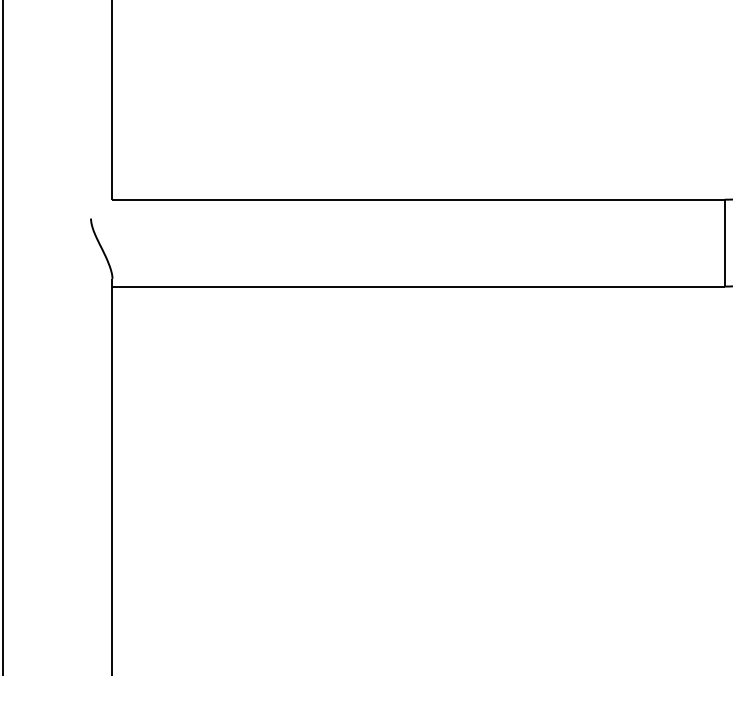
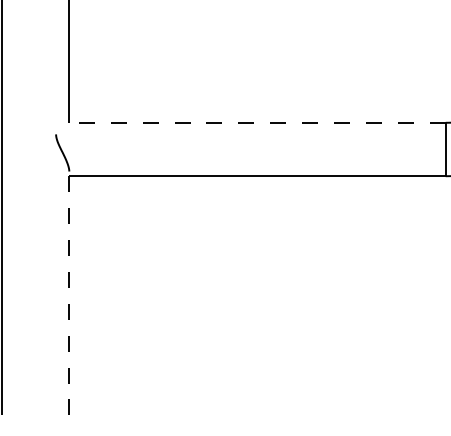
line: (416, 199) -> (256, 122), solid -> dashed
line: (112, 477) -> (69, 293), solid -> dashed

